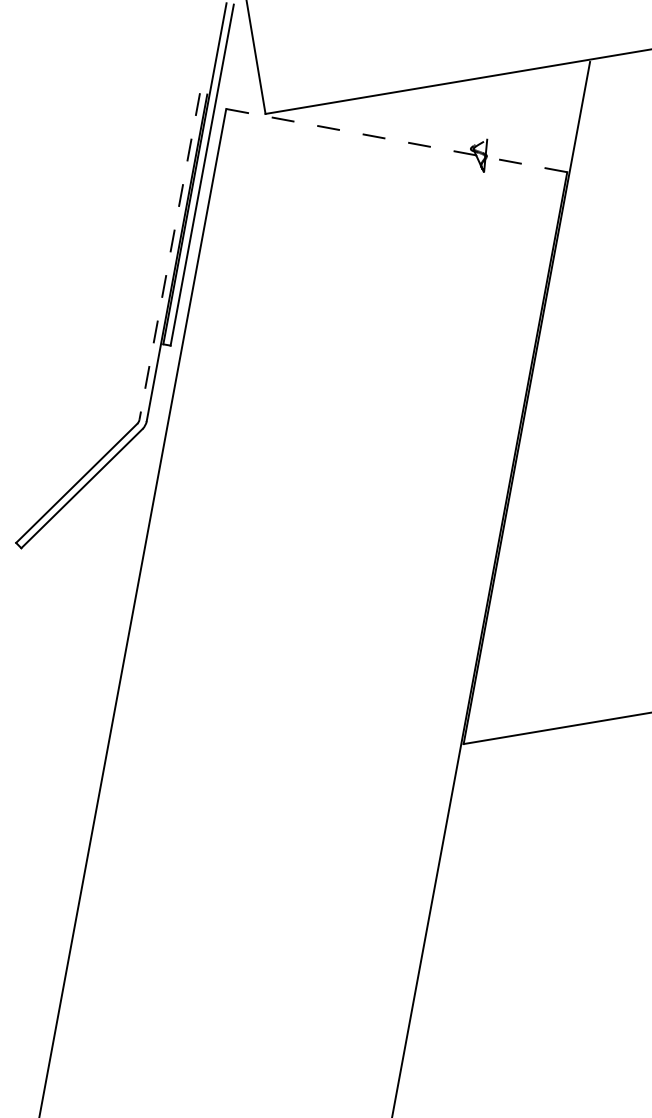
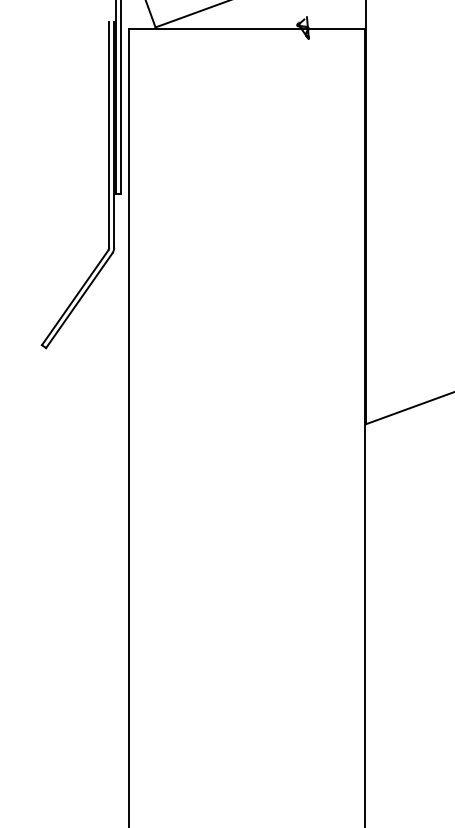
line: (396, 141) -> (246, 29), dashed -> solid
line: (170, 256) -> (109, 134), dashed -> solid

